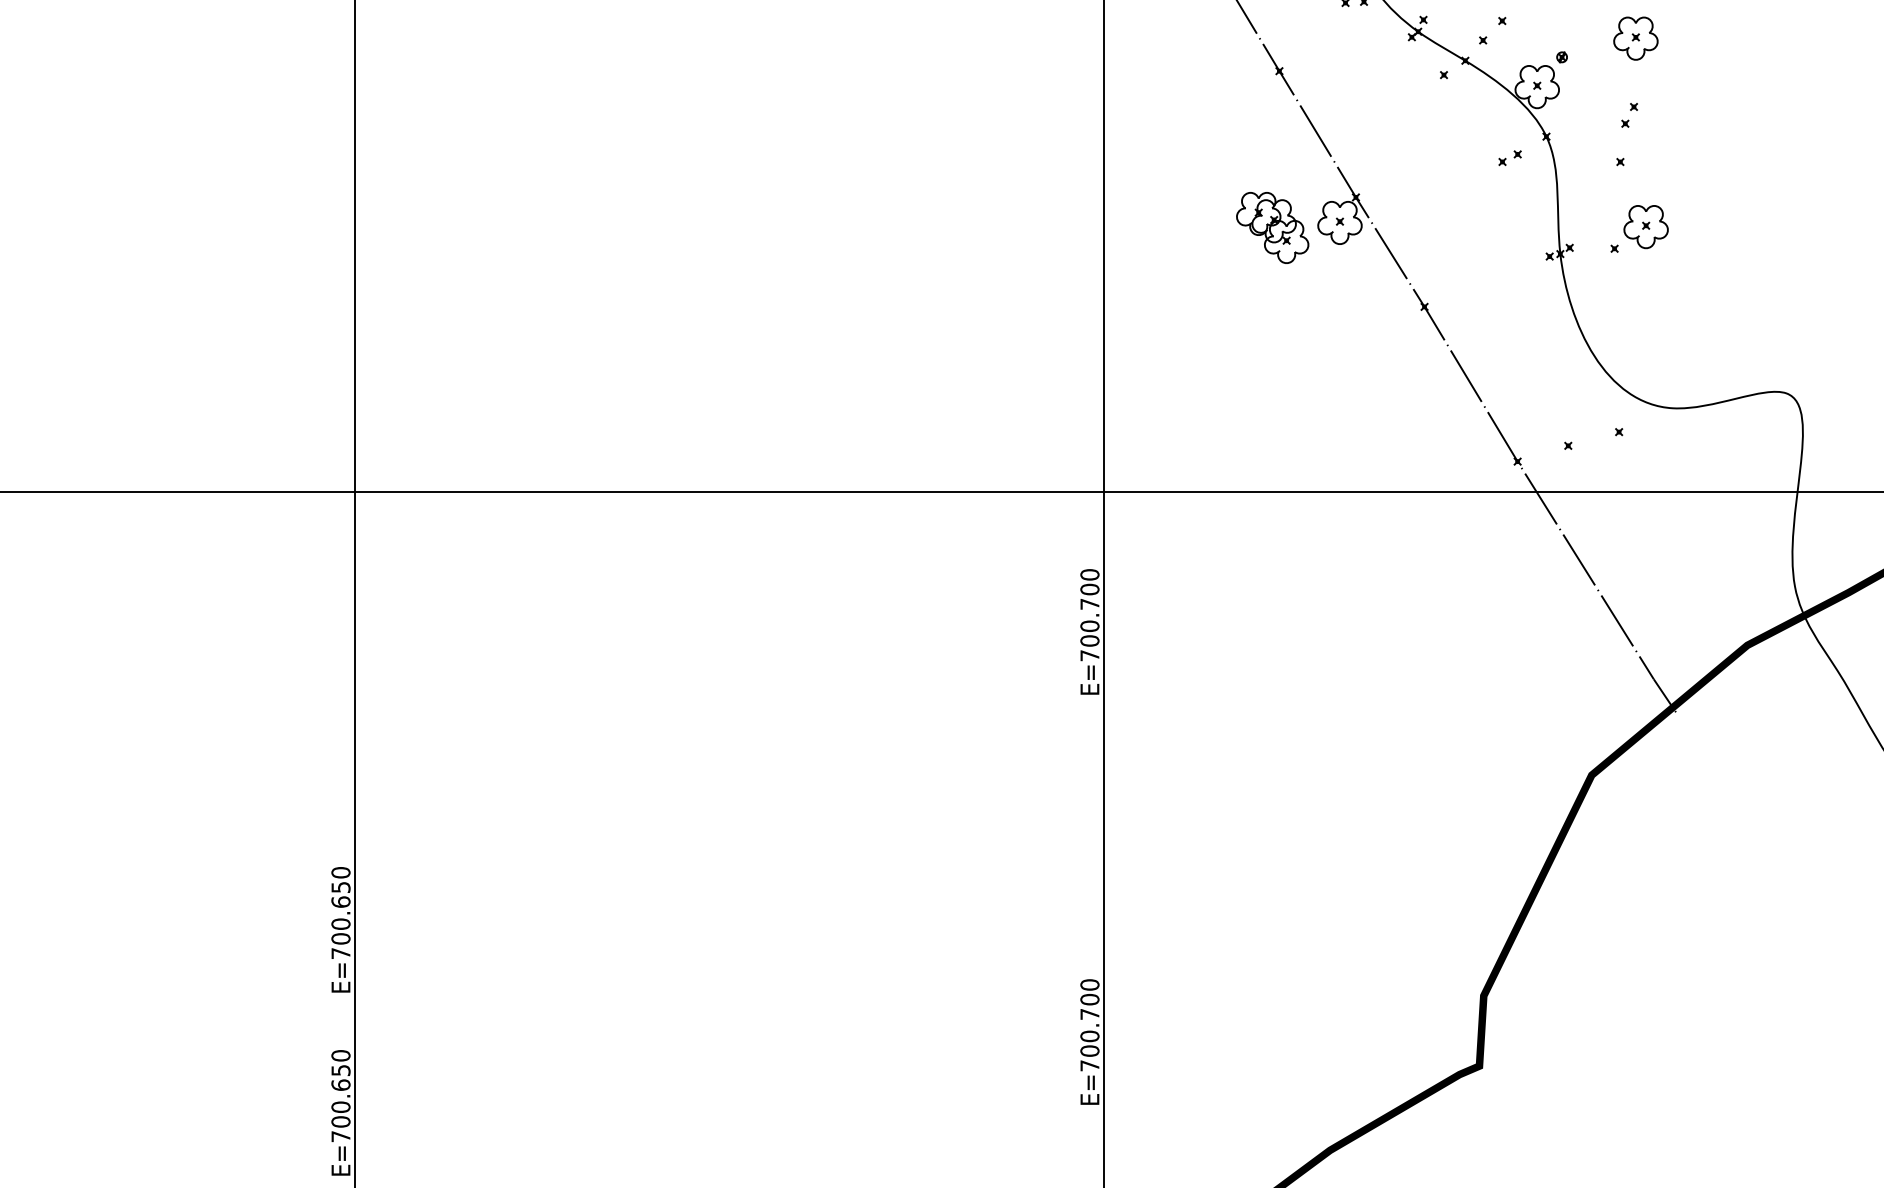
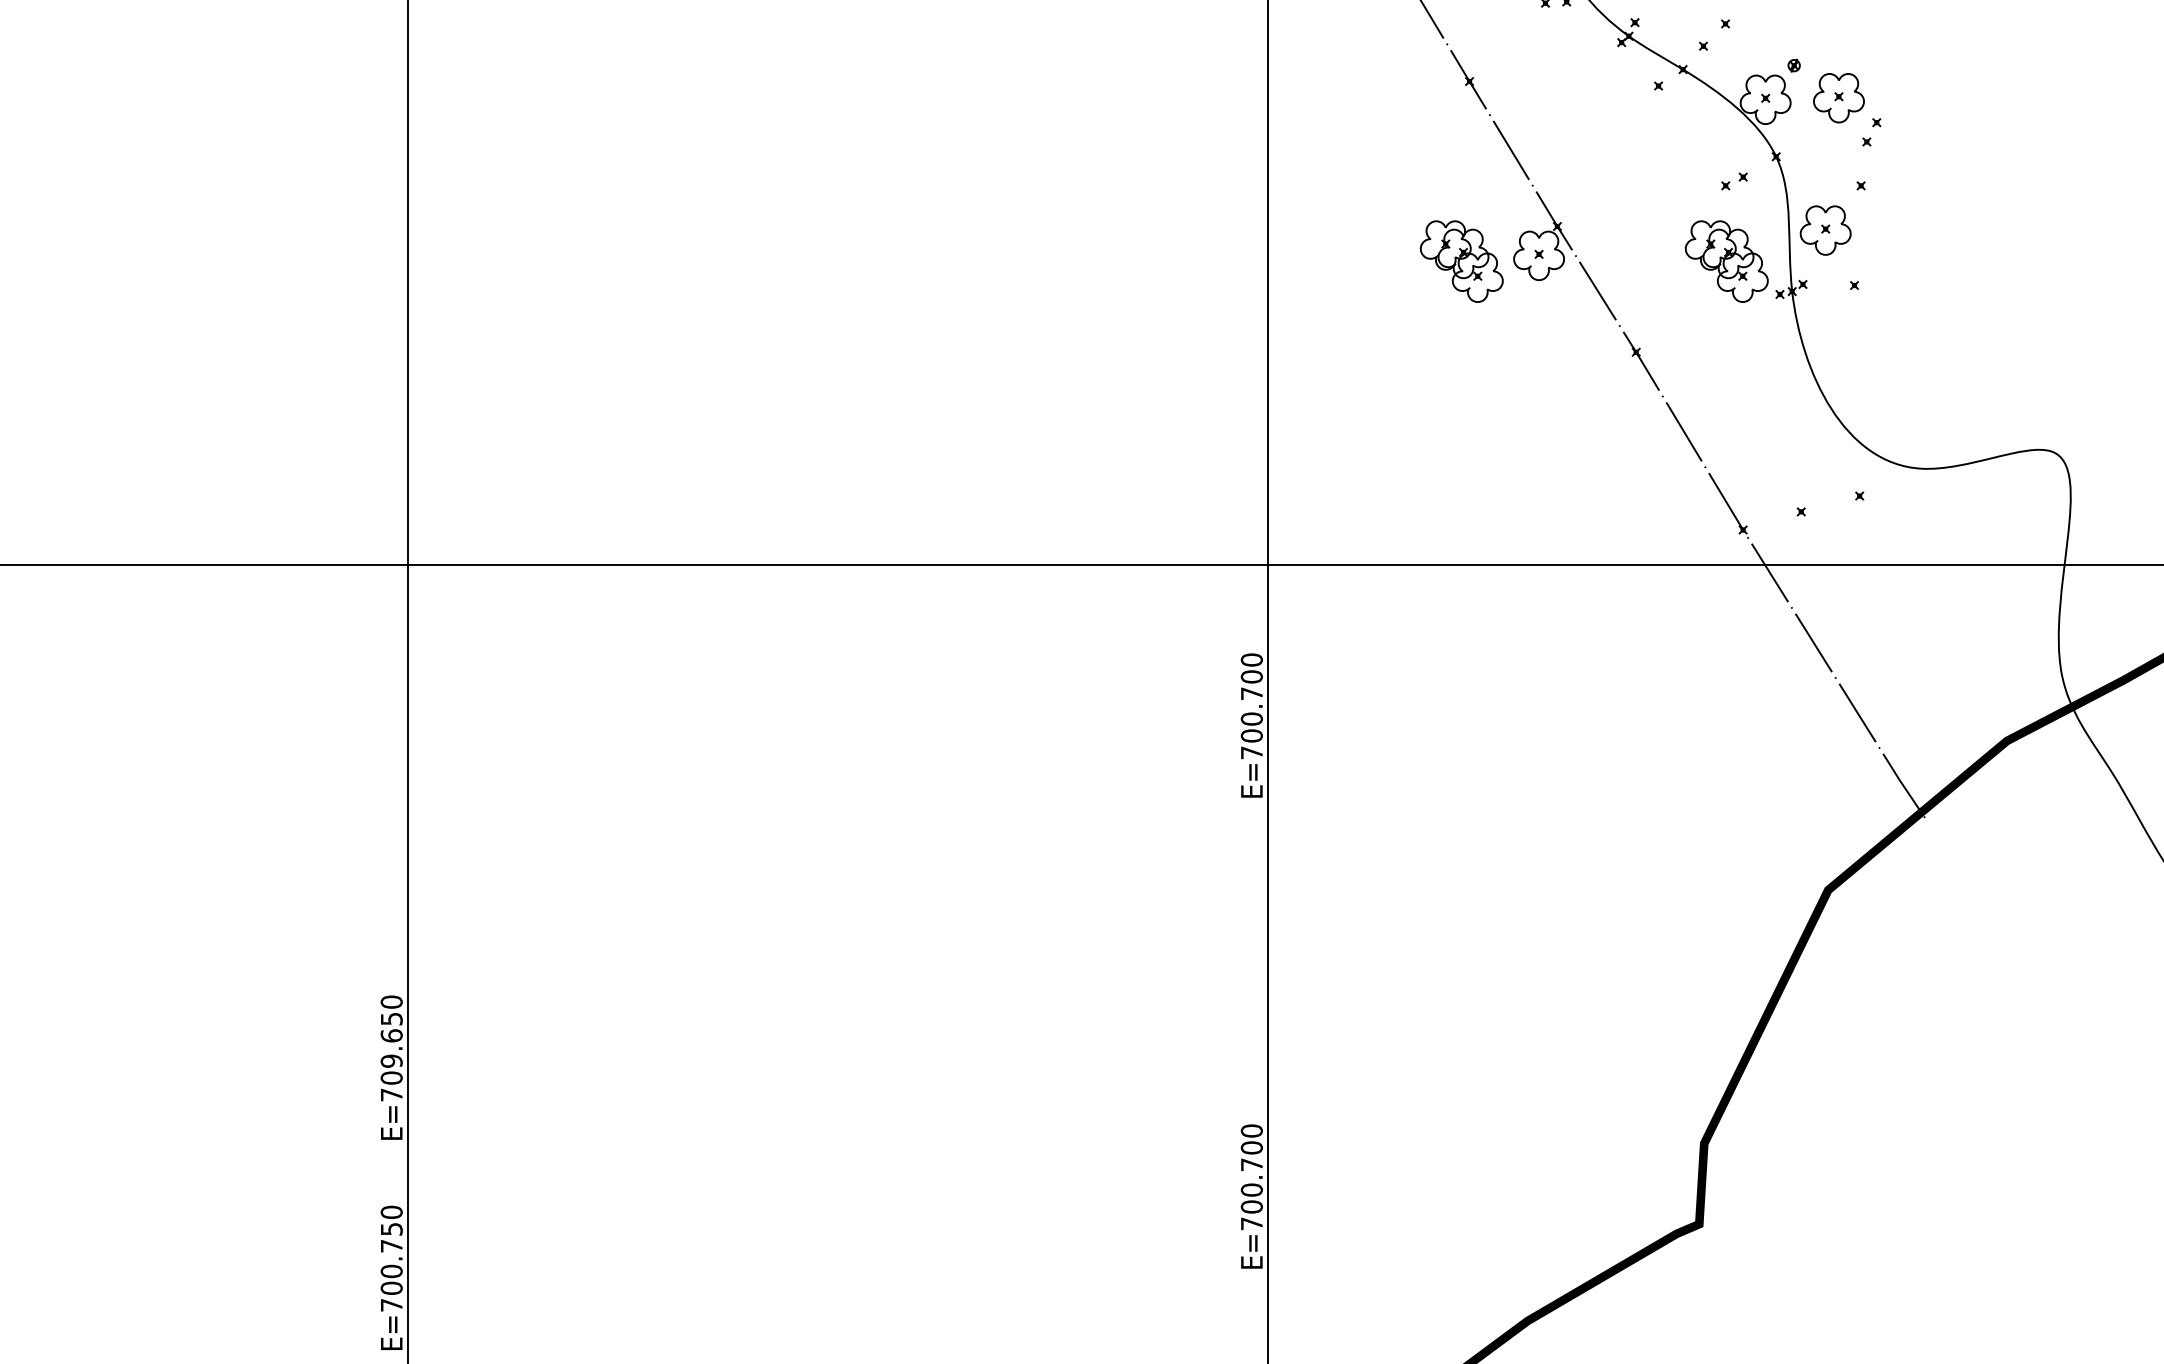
part: (1635, 38) -> (1838, 98), moved
part: (1645, 226) -> (1825, 230), moved
part: (1503, 227) -> (1726, 261), added
text: (340, 923) -> (391, 1060), E=700.650 -> E=709.650
text: (340, 1084) -> (391, 1245), E=700.650 -> E=700.750

